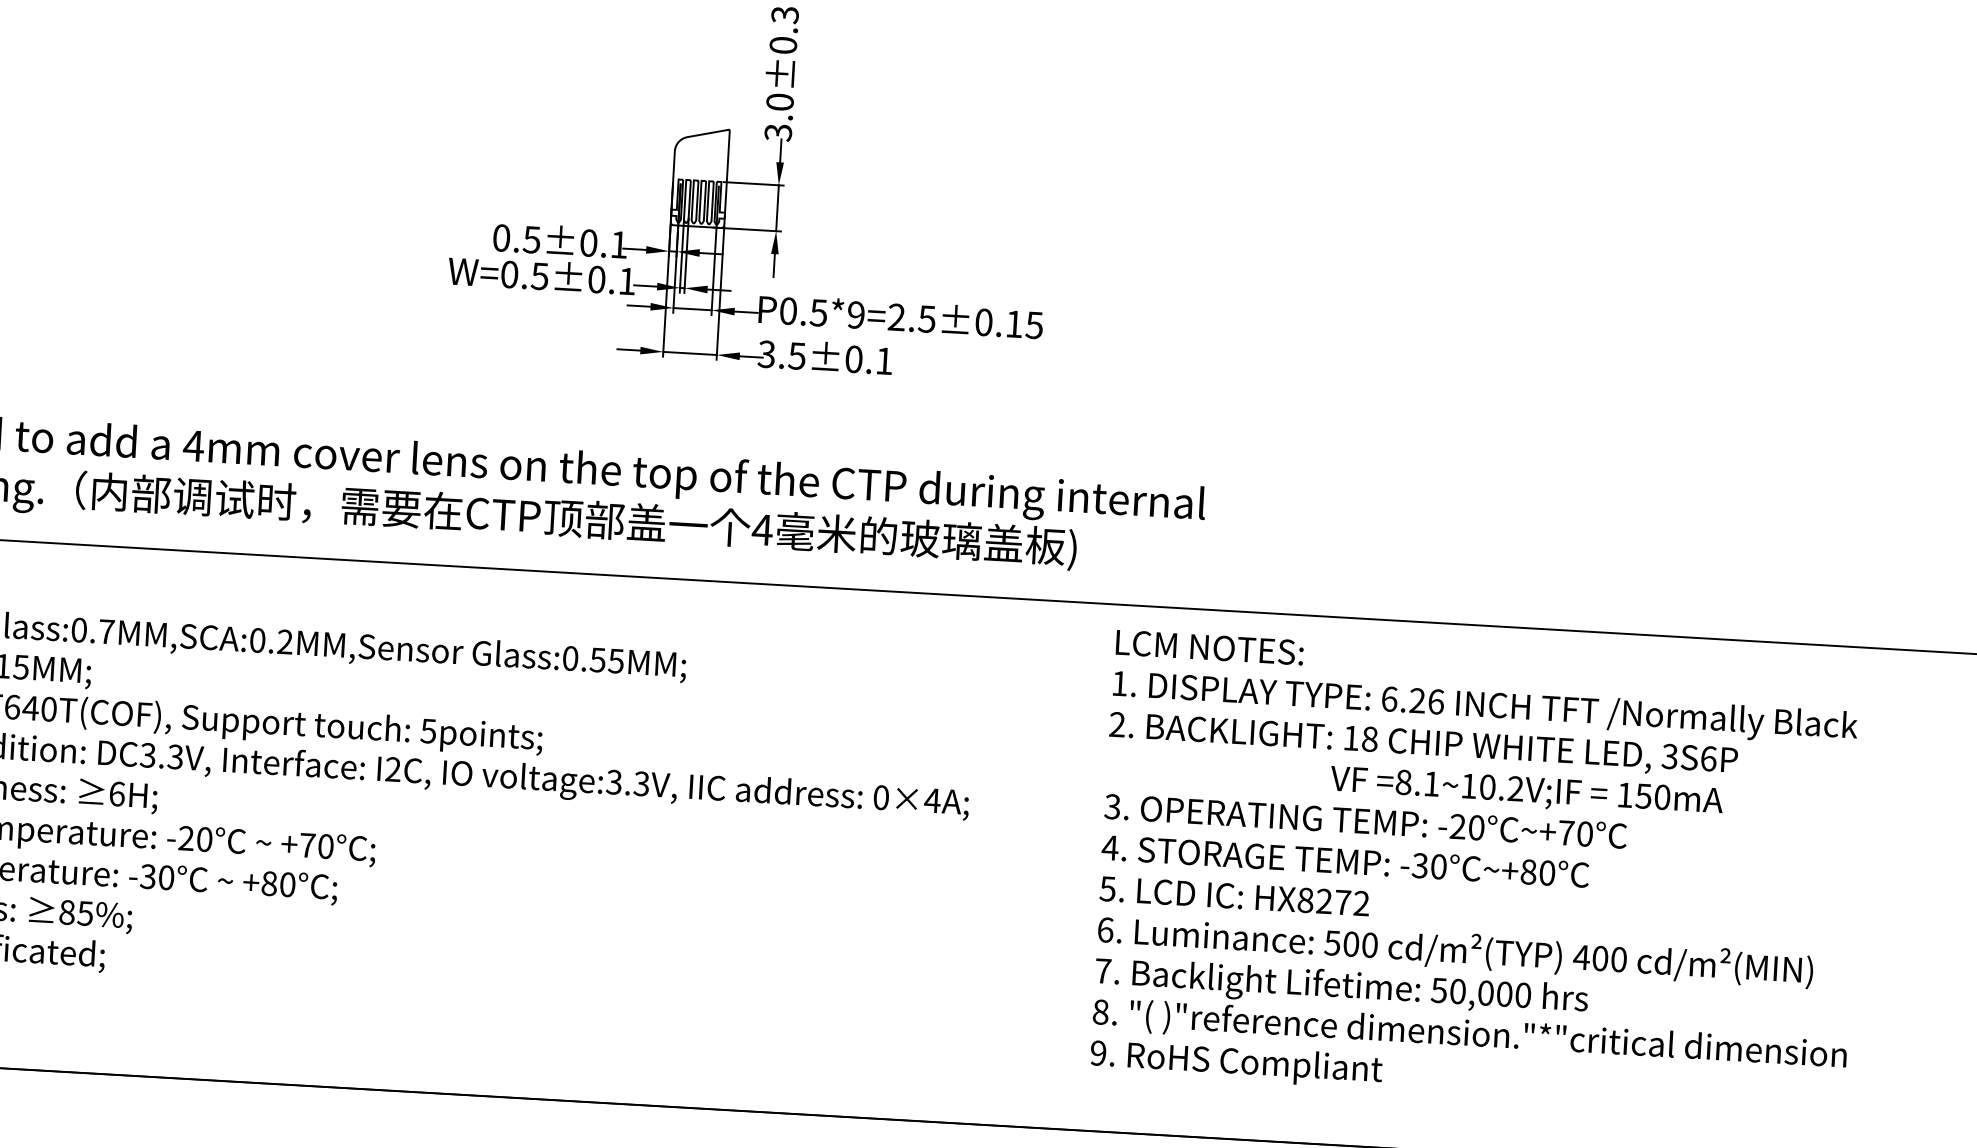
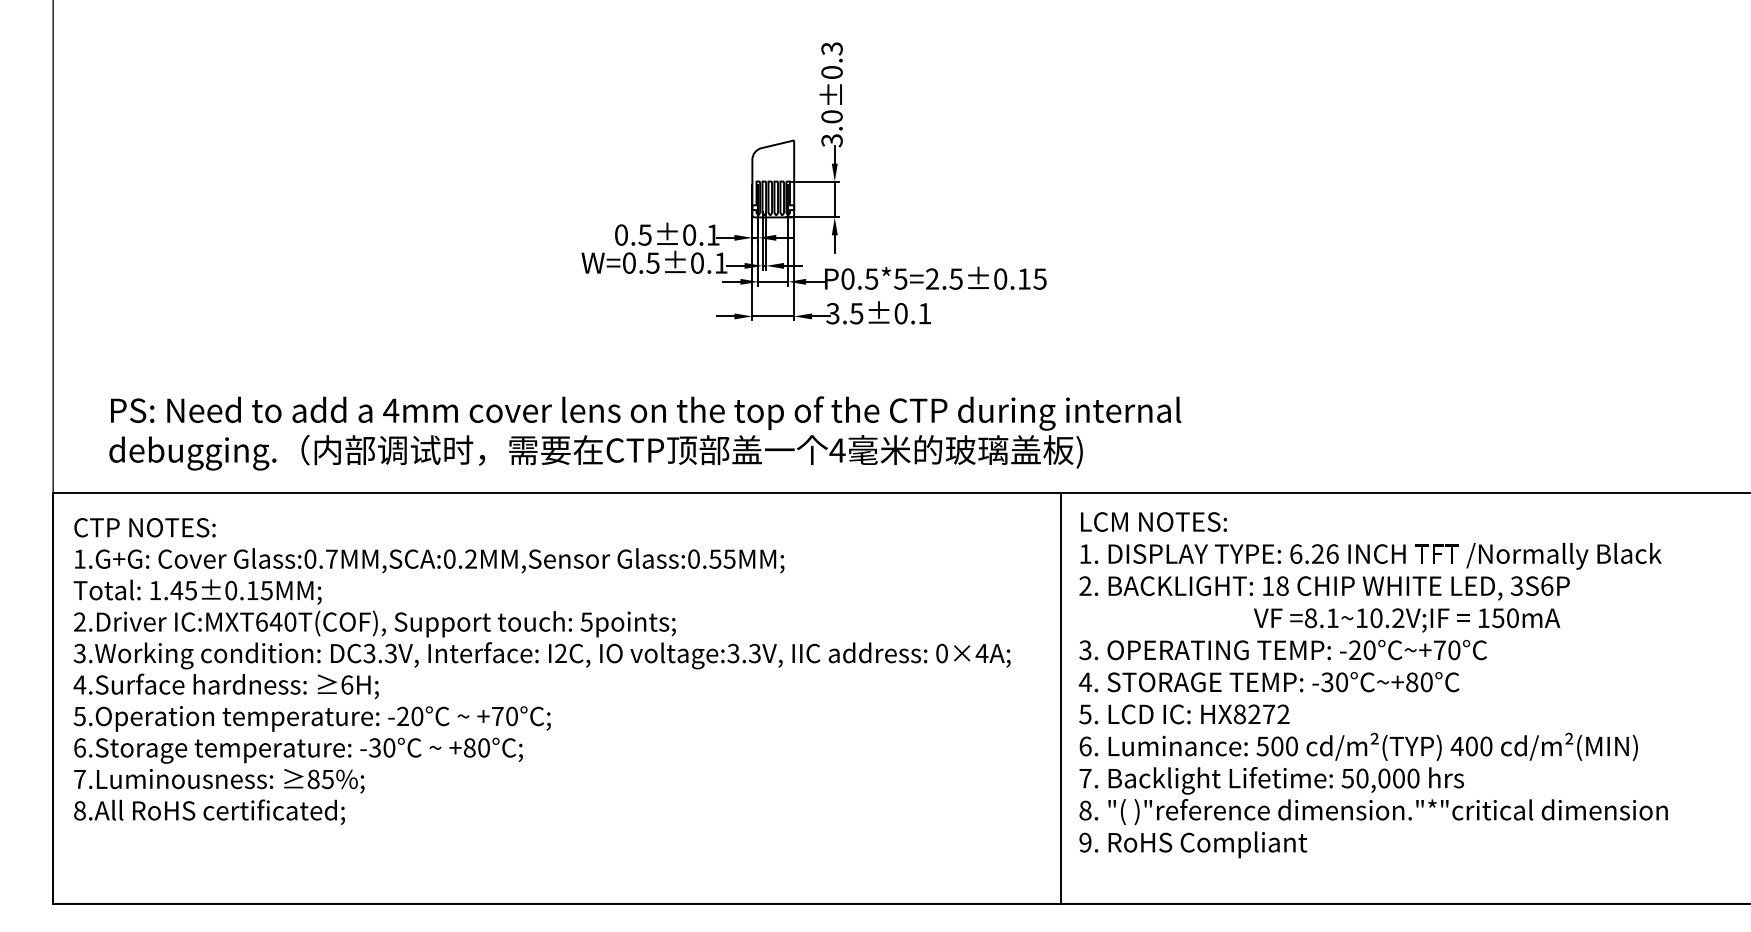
text: (855, 314) -> (900, 278), P0.5*9=2.5 -> P0.5*5=2.5
line: (1029, 862) -> (1060, 697), added
text: (1477, 873) -> (1372, 685), moved

